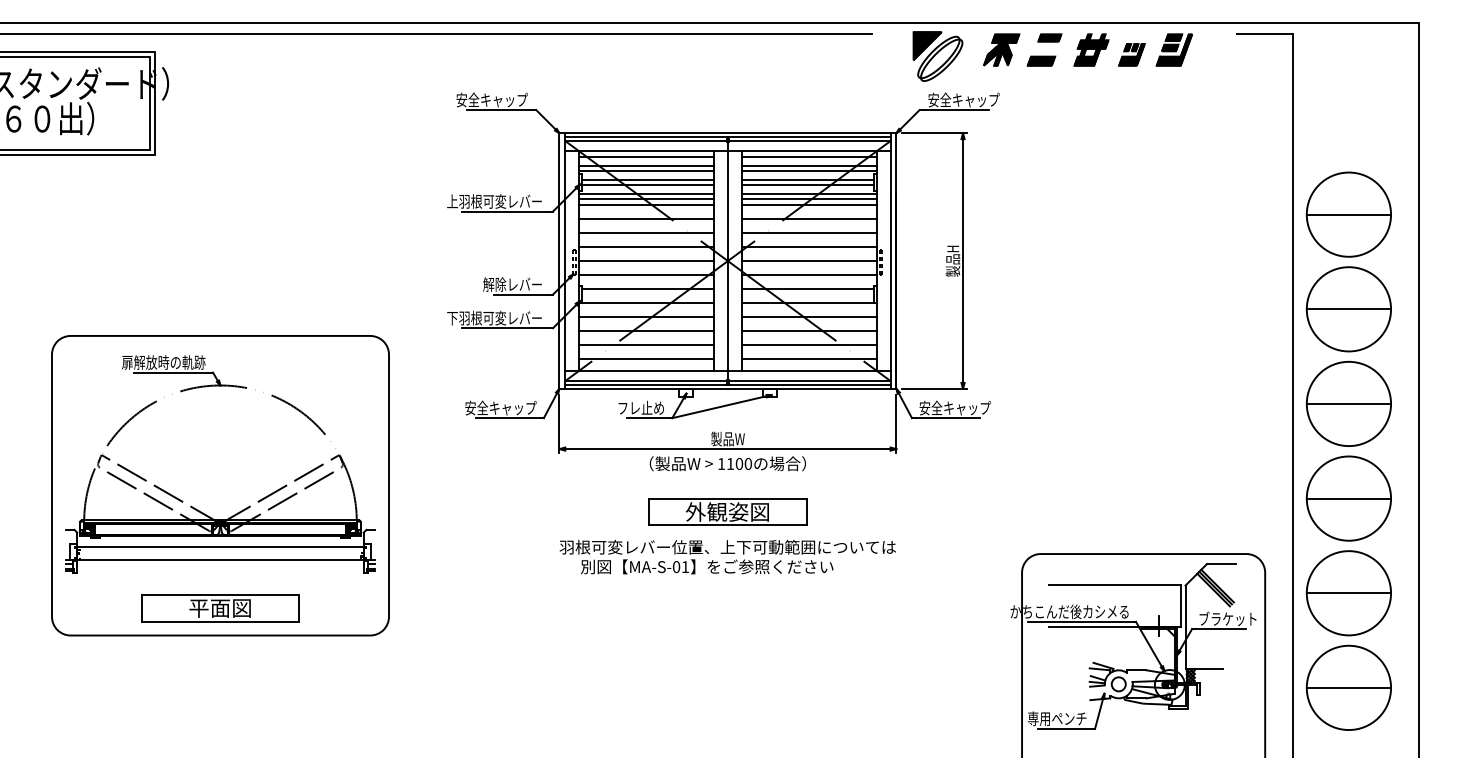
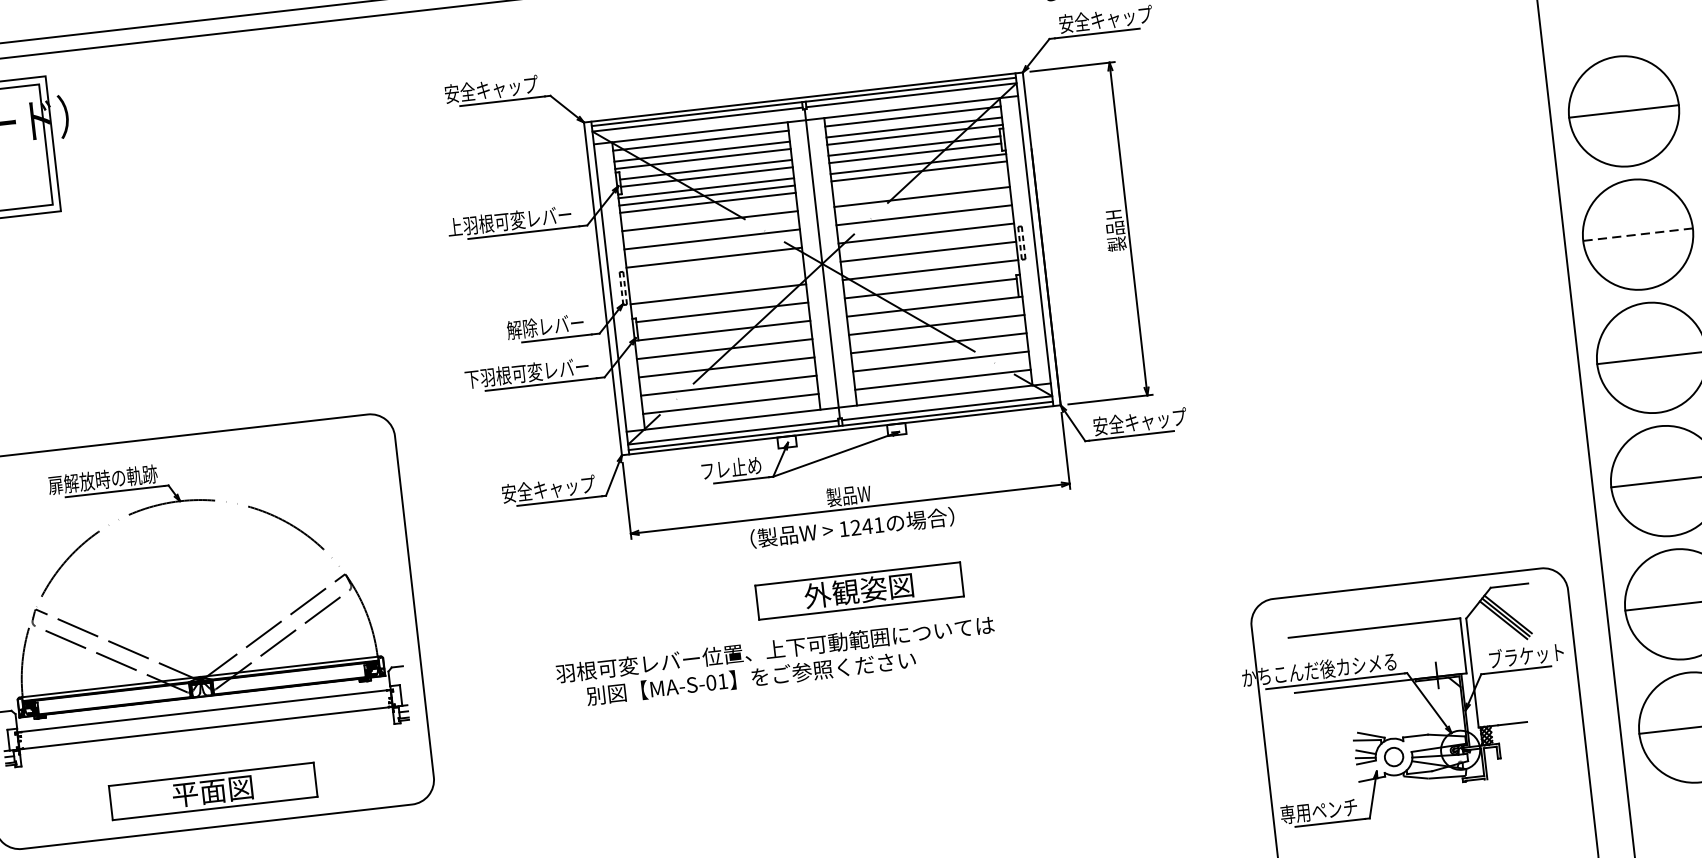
line: (808, 204) -> (918, 178), removed
line: (646, 261) -> (716, 276), removed
line: (1348, 309) -> (1637, 234), solid -> dashed
text: (738, 463) -> (866, 525), 1100 -> 1241
text: (727, 557) -> (776, 662), moved

